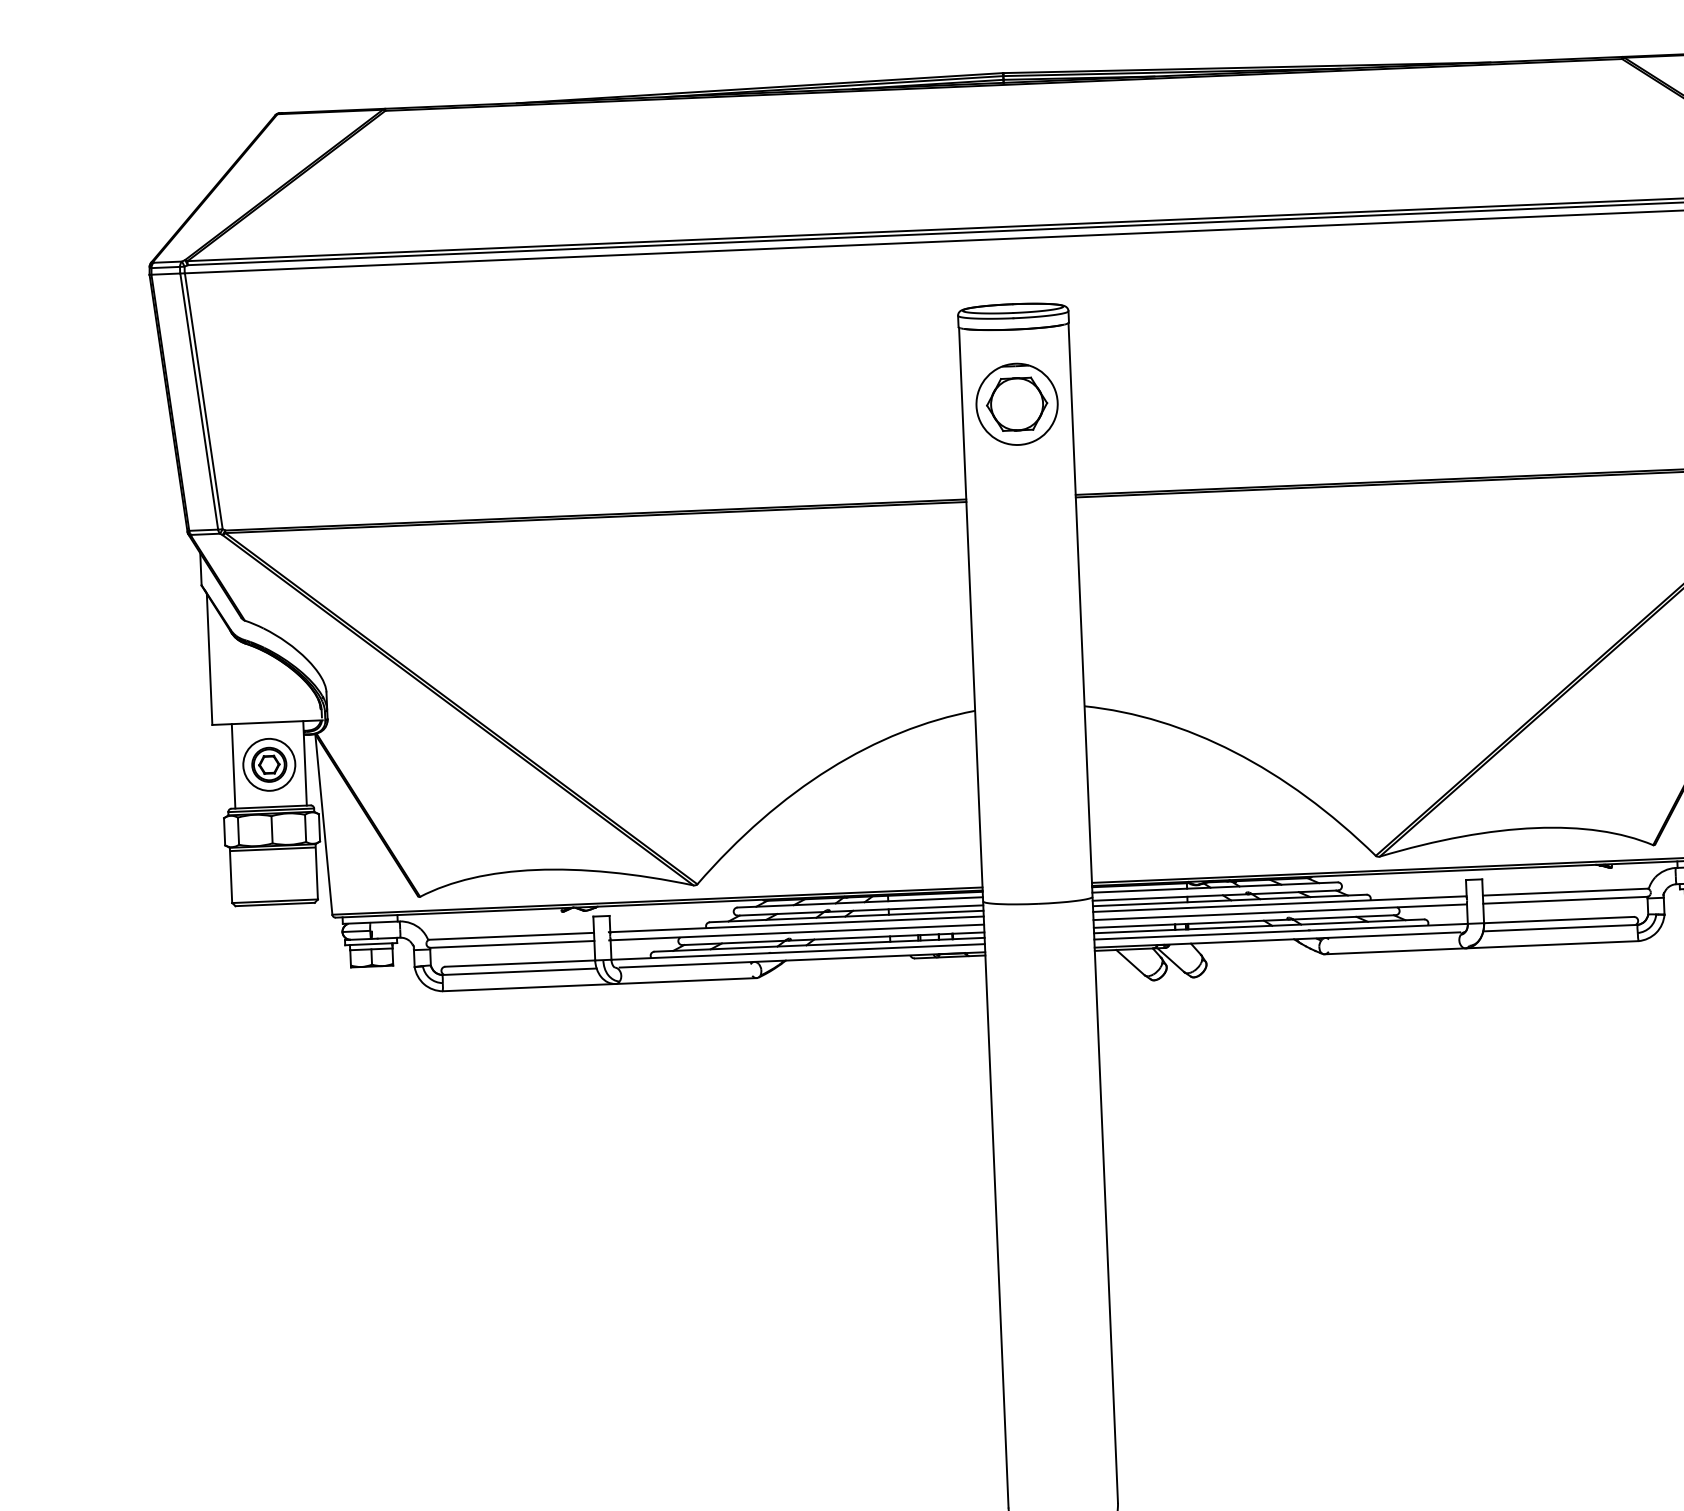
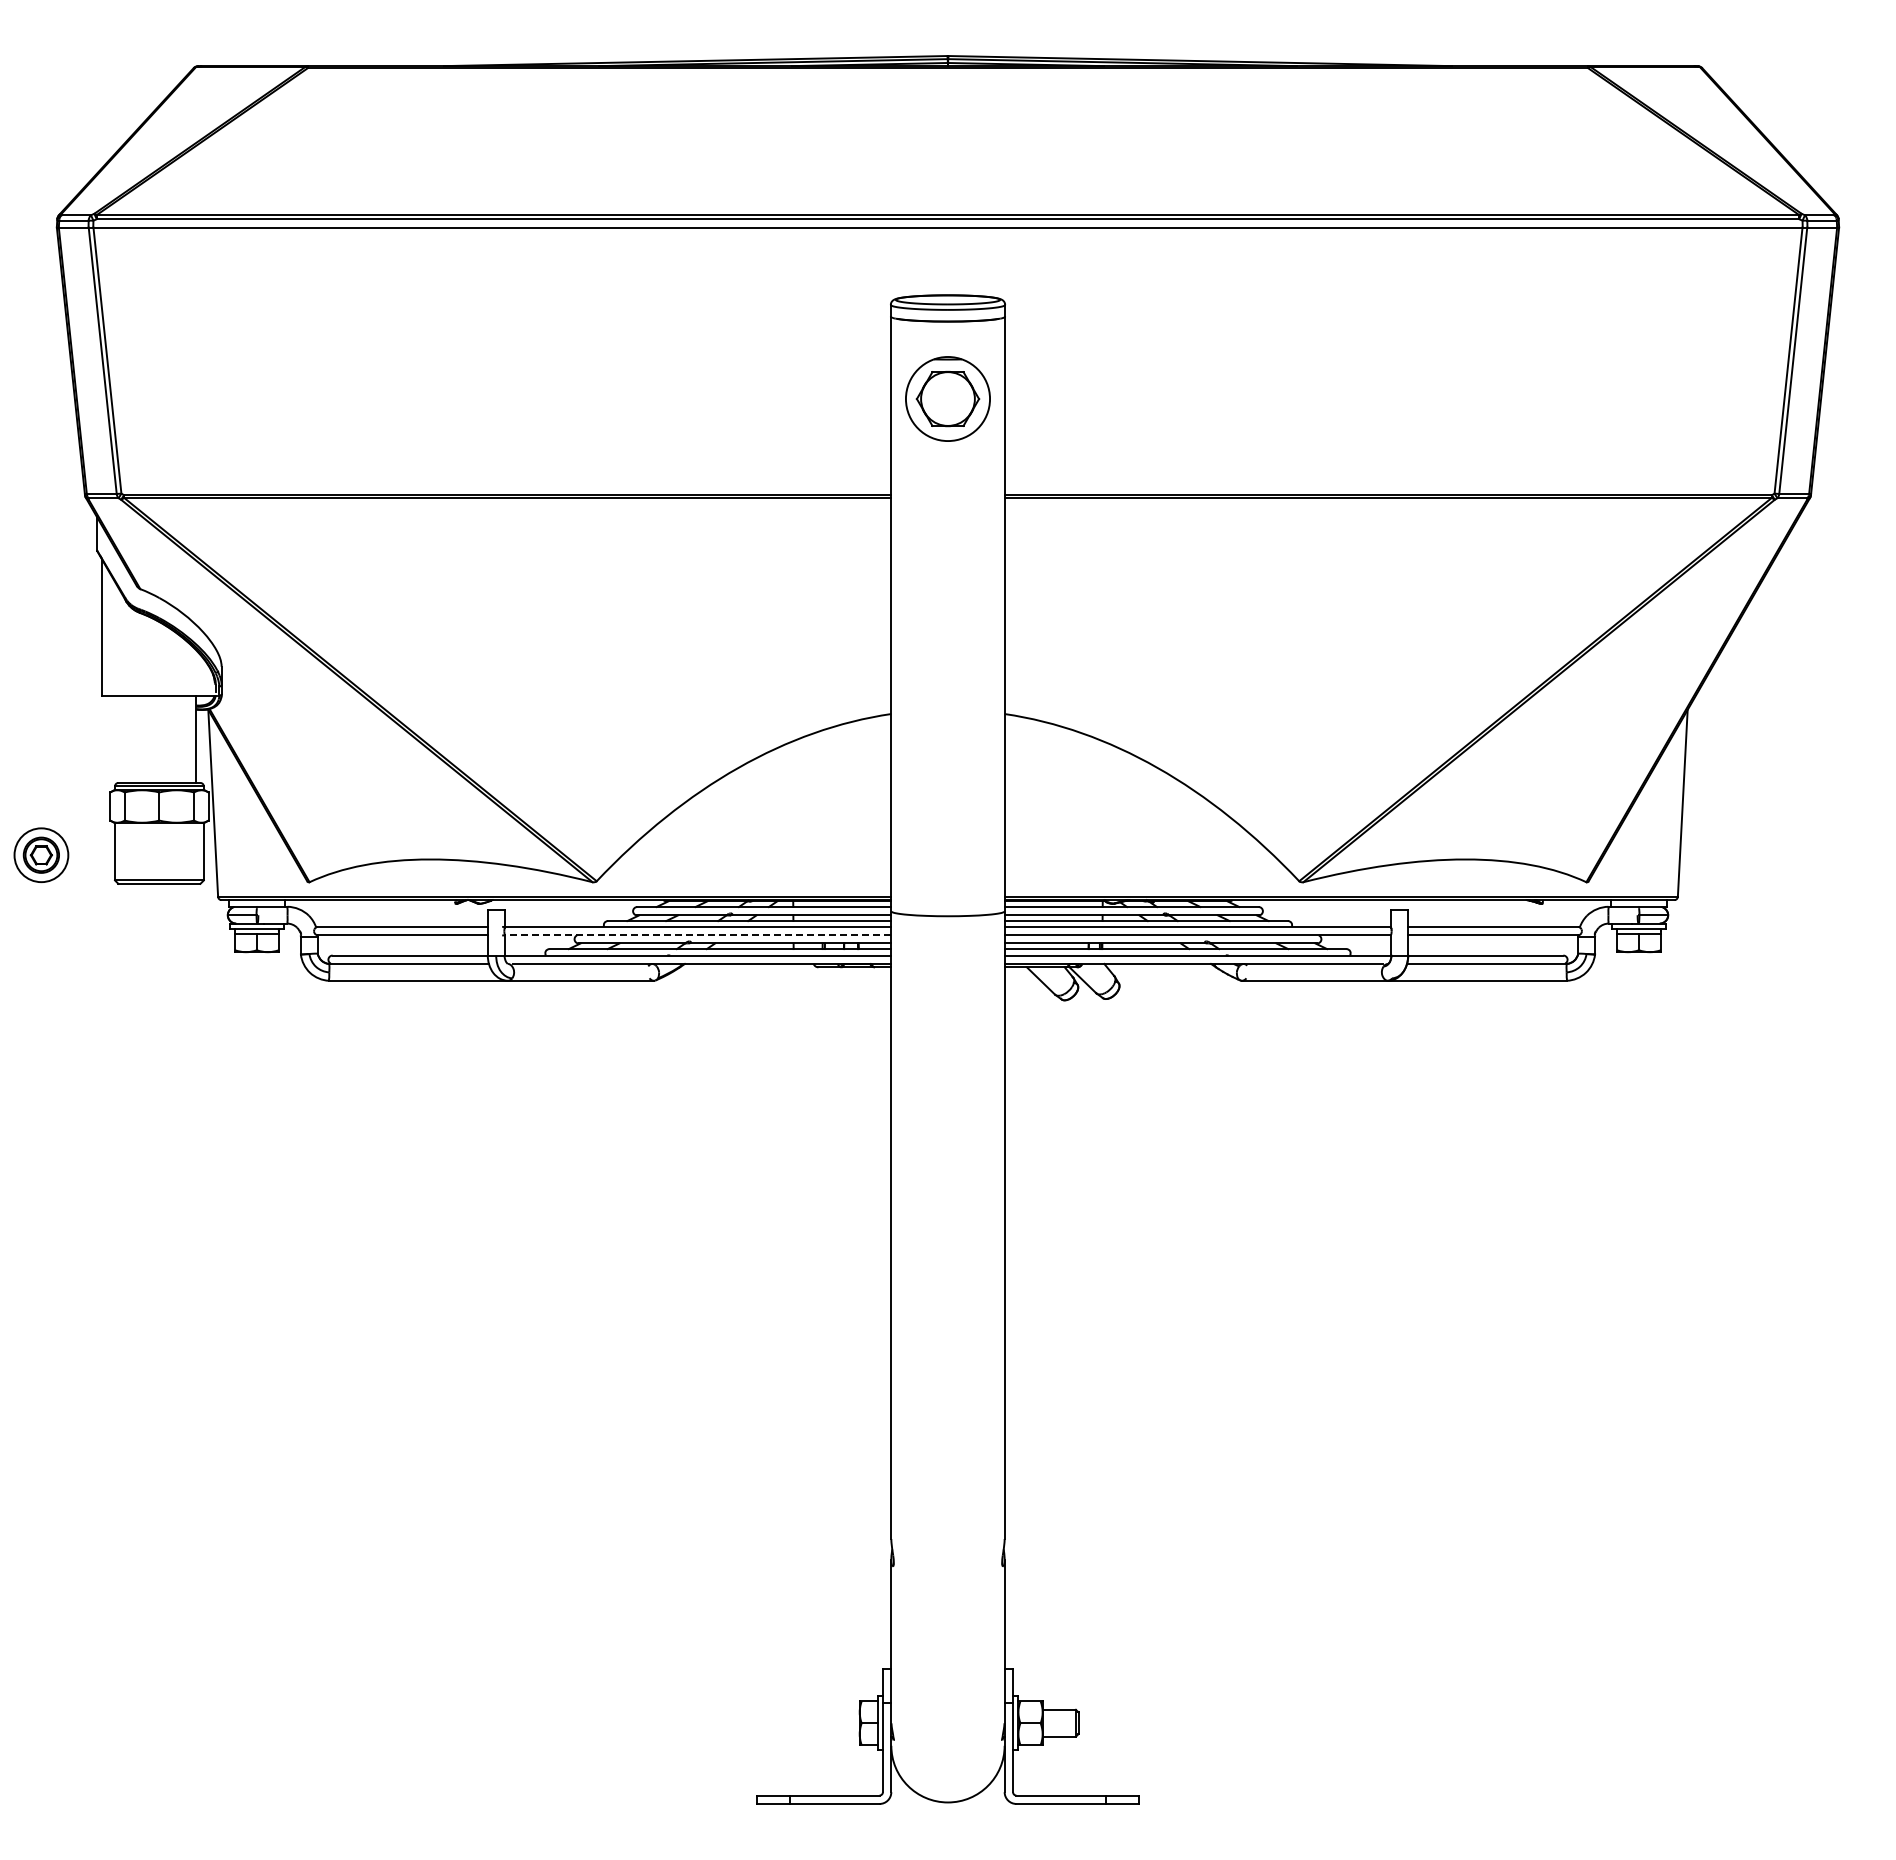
part: (269, 764) -> (41, 854), moved
line: (233, 765) -> (122, 738), removed
line: (272, 849) -> (159, 826), removed
line: (796, 932) -> (697, 935), solid -> dashed

